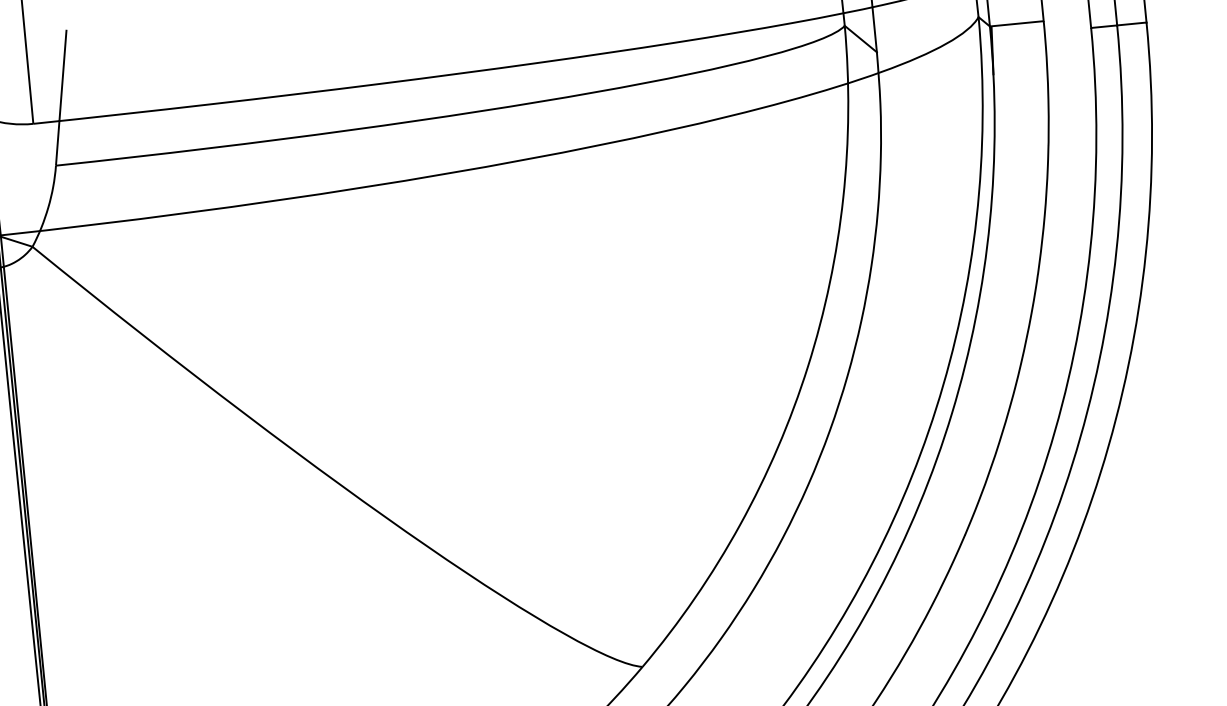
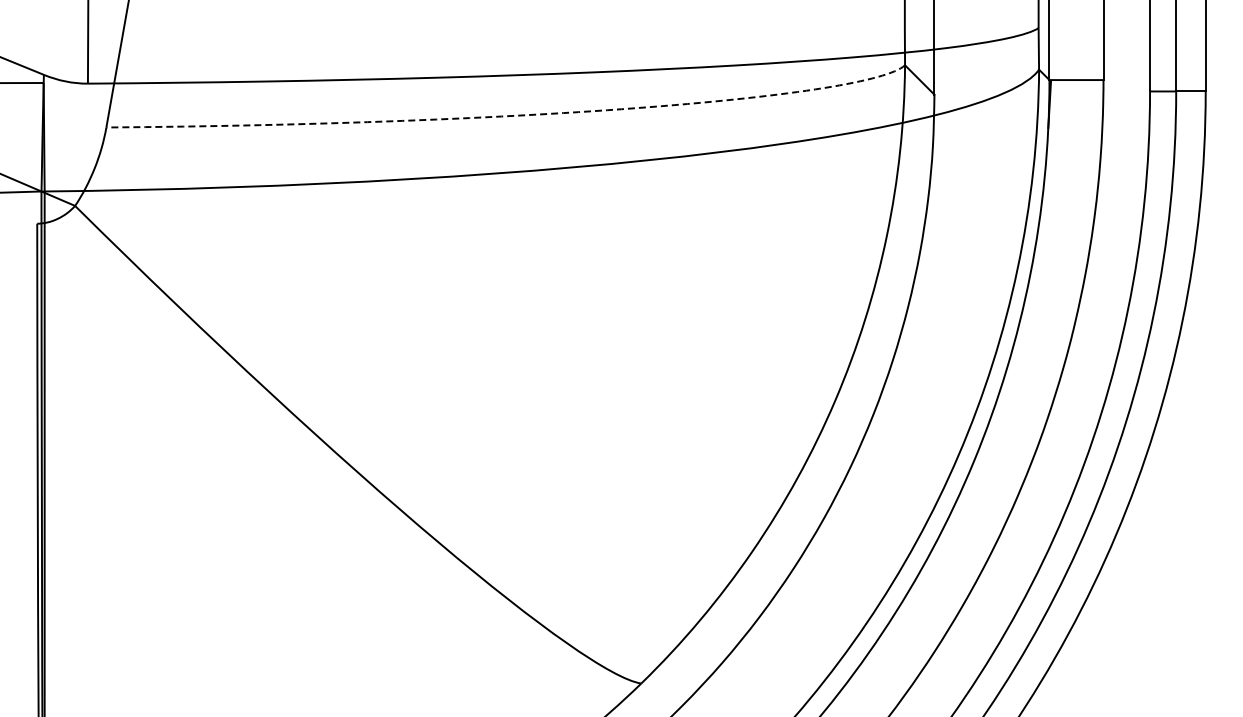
arc: (473, 112) -> (527, 115), solid -> dashed

